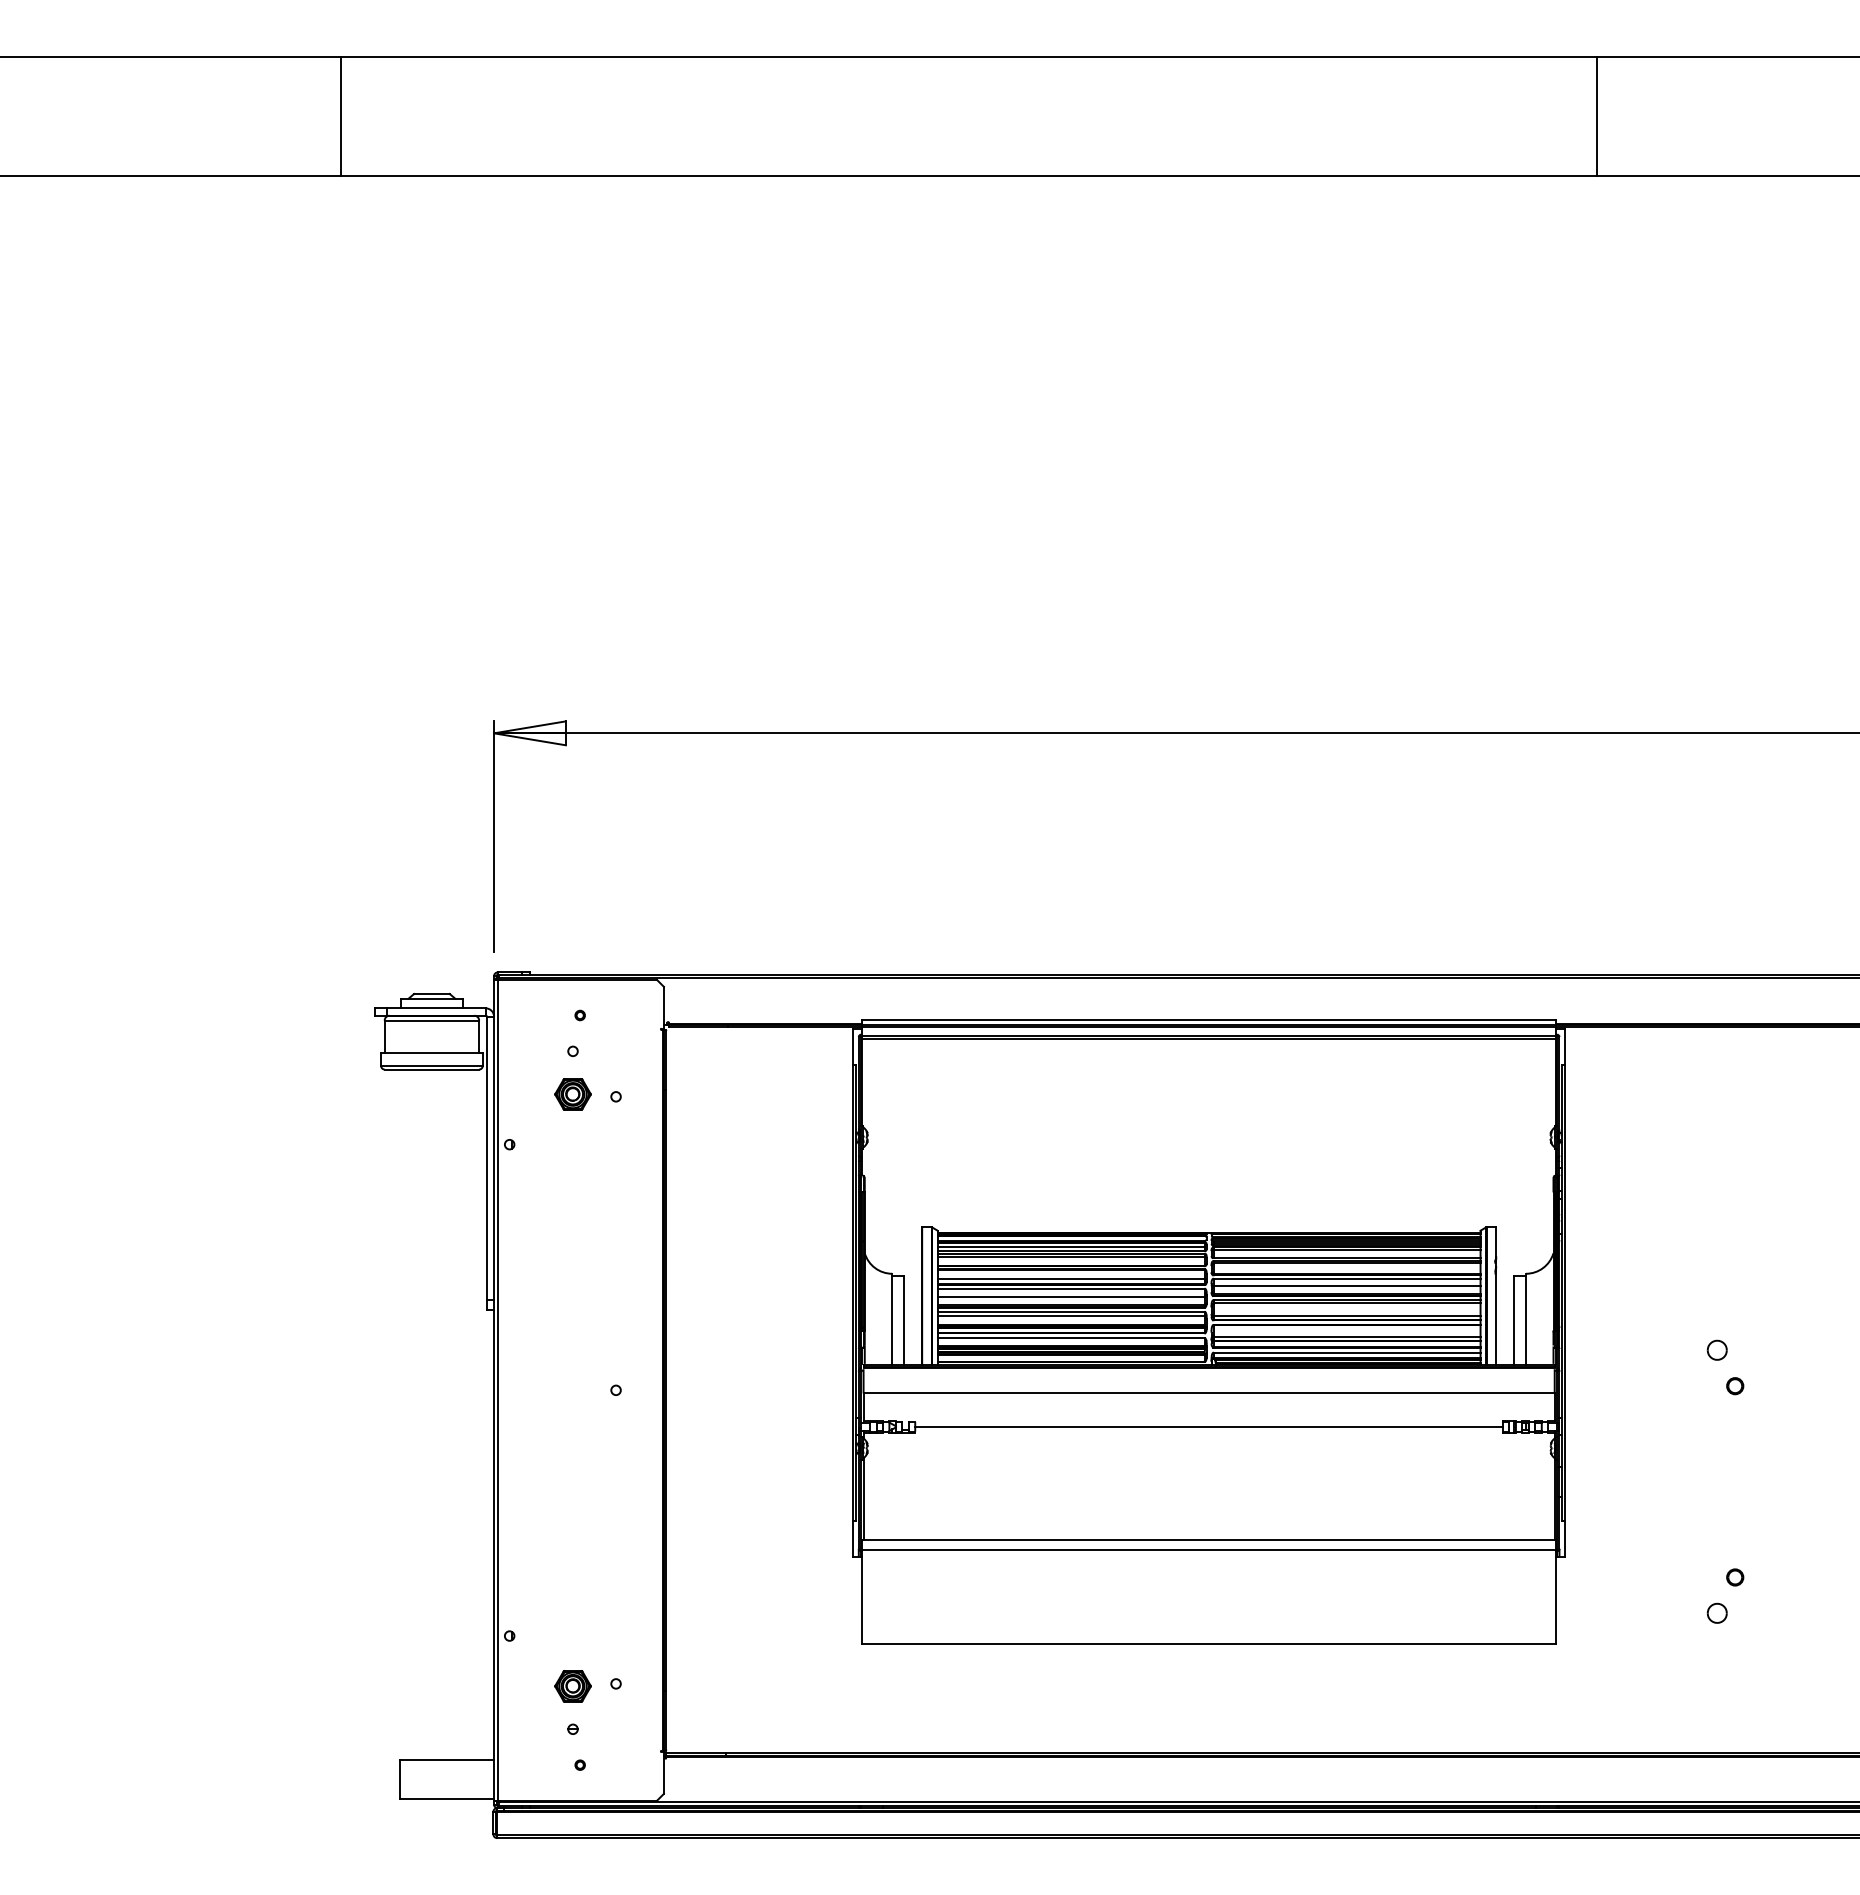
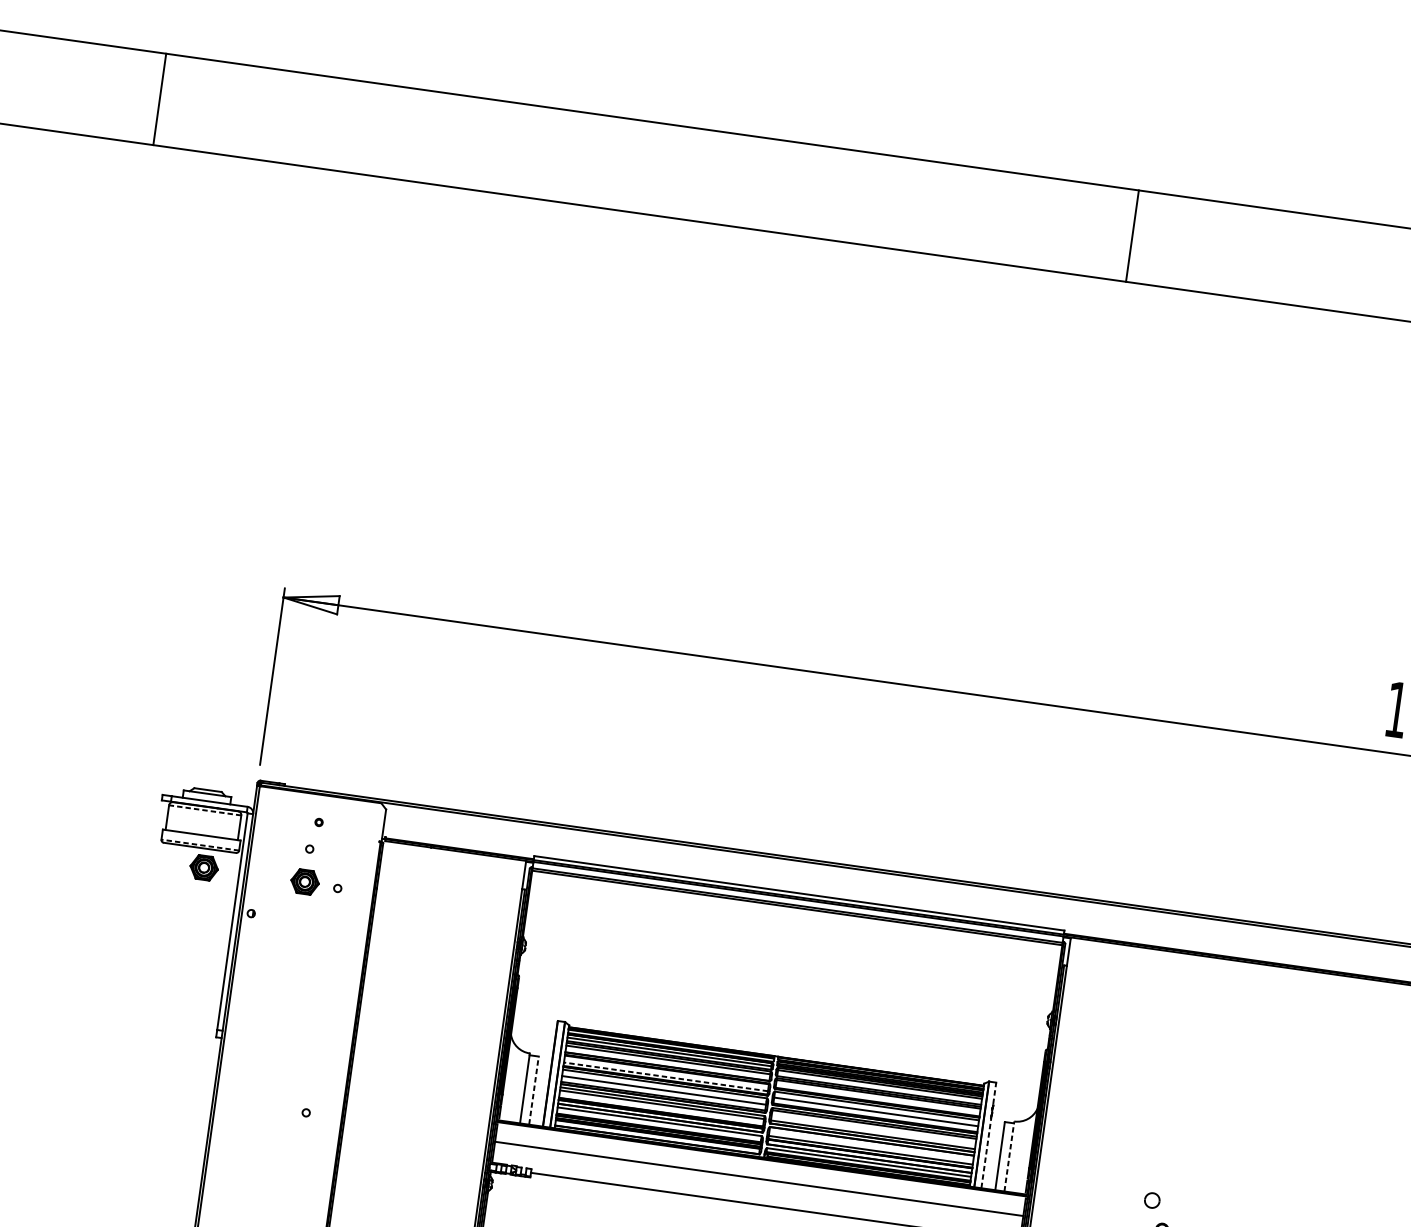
line: (341, 116) -> (159, 99), moved
line: (1596, 116) -> (1132, 235), moved
line: (431, 1020) -> (204, 810), solid -> dashed
line: (431, 1065) -> (200, 844), solid -> dashed
part: (440, 1094) -> (203, 867), added
line: (1070, 1279) -> (665, 1076), solid -> dashed
line: (1495, 1296) -> (988, 1135), solid -> dashed
line: (1525, 1319) -> (1008, 1156), solid -> dashed
line: (904, 1320) -> (534, 1090), solid -> dashed

